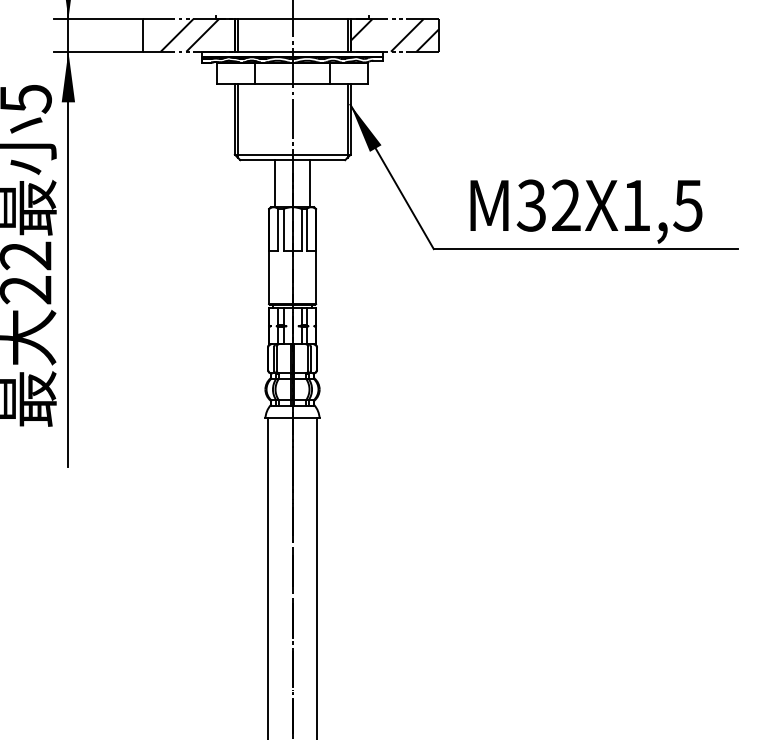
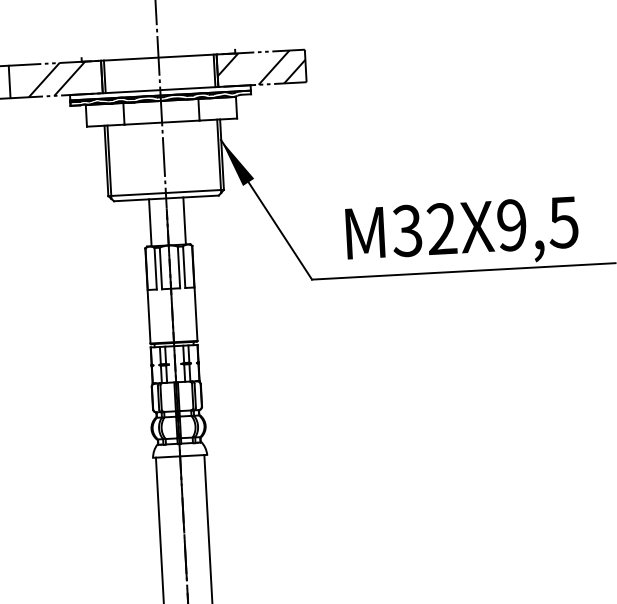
text: (636, 205) -> (512, 225), M32X1,5 -> M32X9,5

